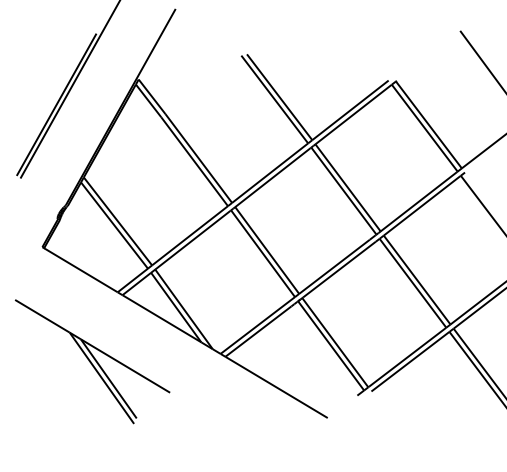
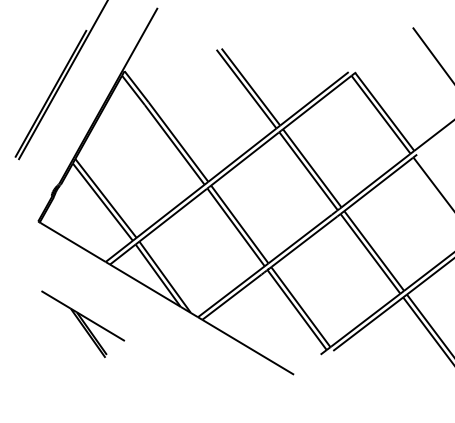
part: (91, 362) -> (82, 324), size x0.6

